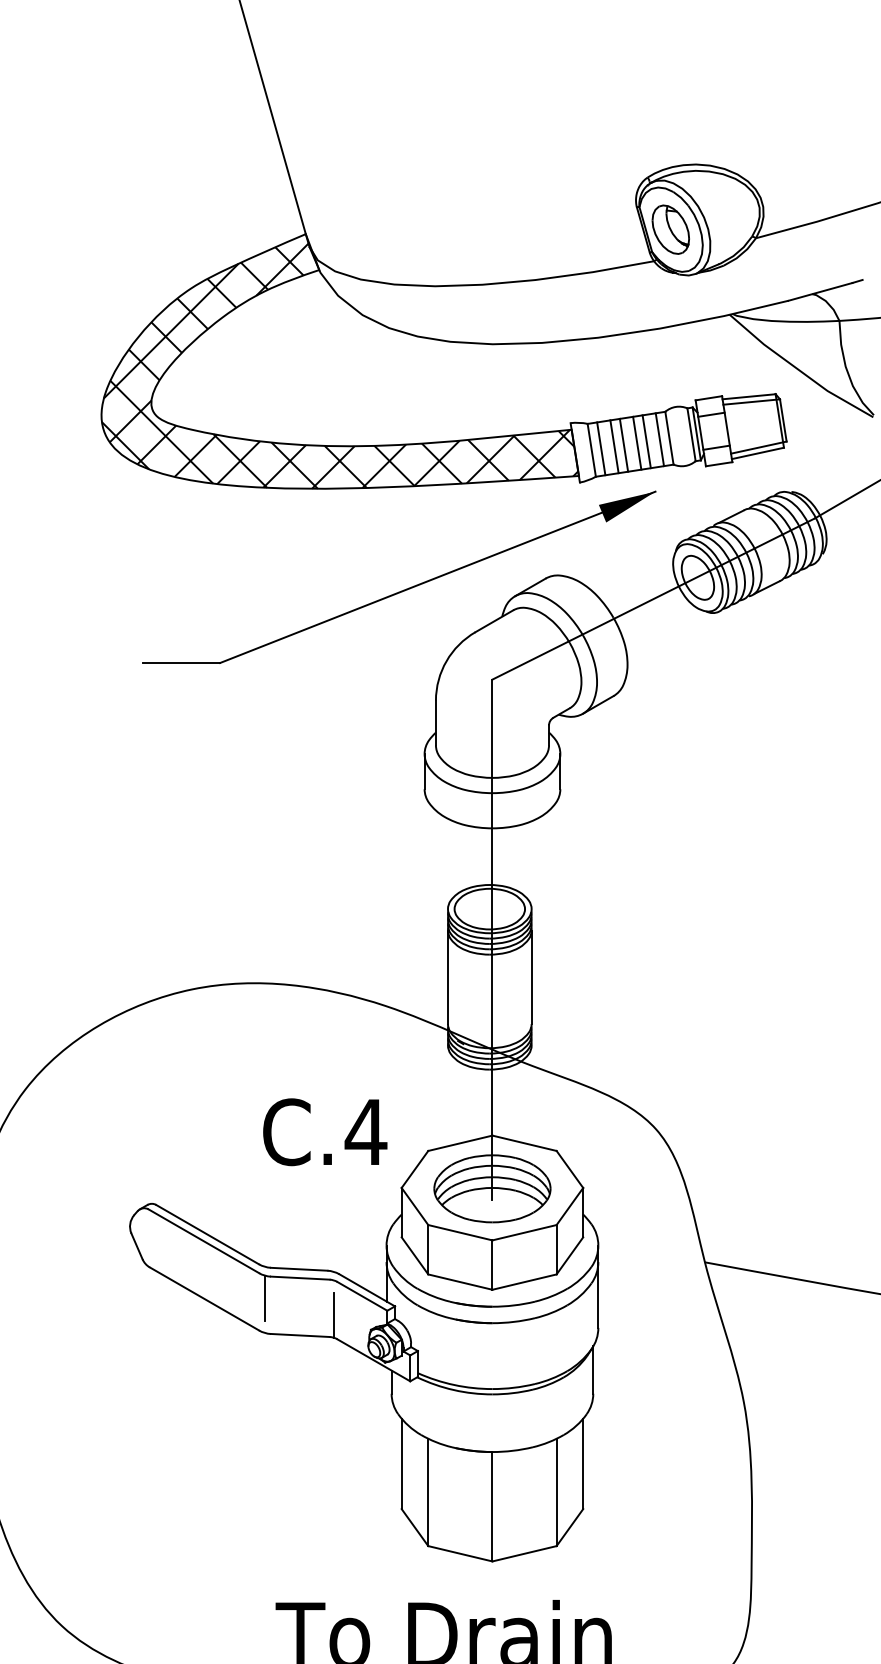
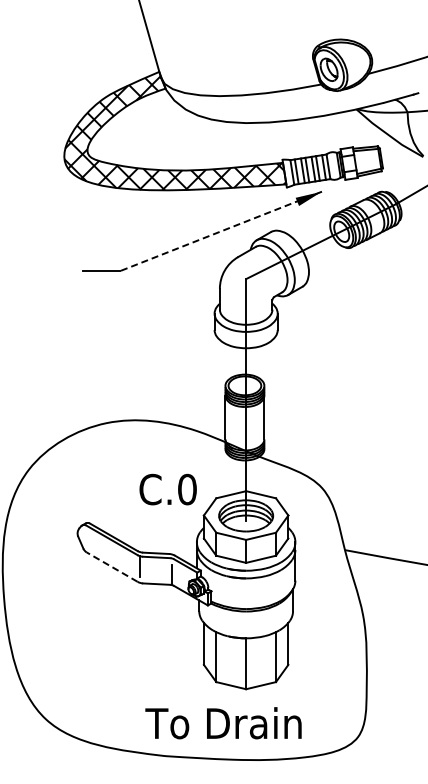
line: (437, 577) -> (220, 231), solid -> dashed
text: (366, 1132) -> (187, 489), C.4 -> C.0
line: (202, 1297) -> (111, 566), solid -> dashed

